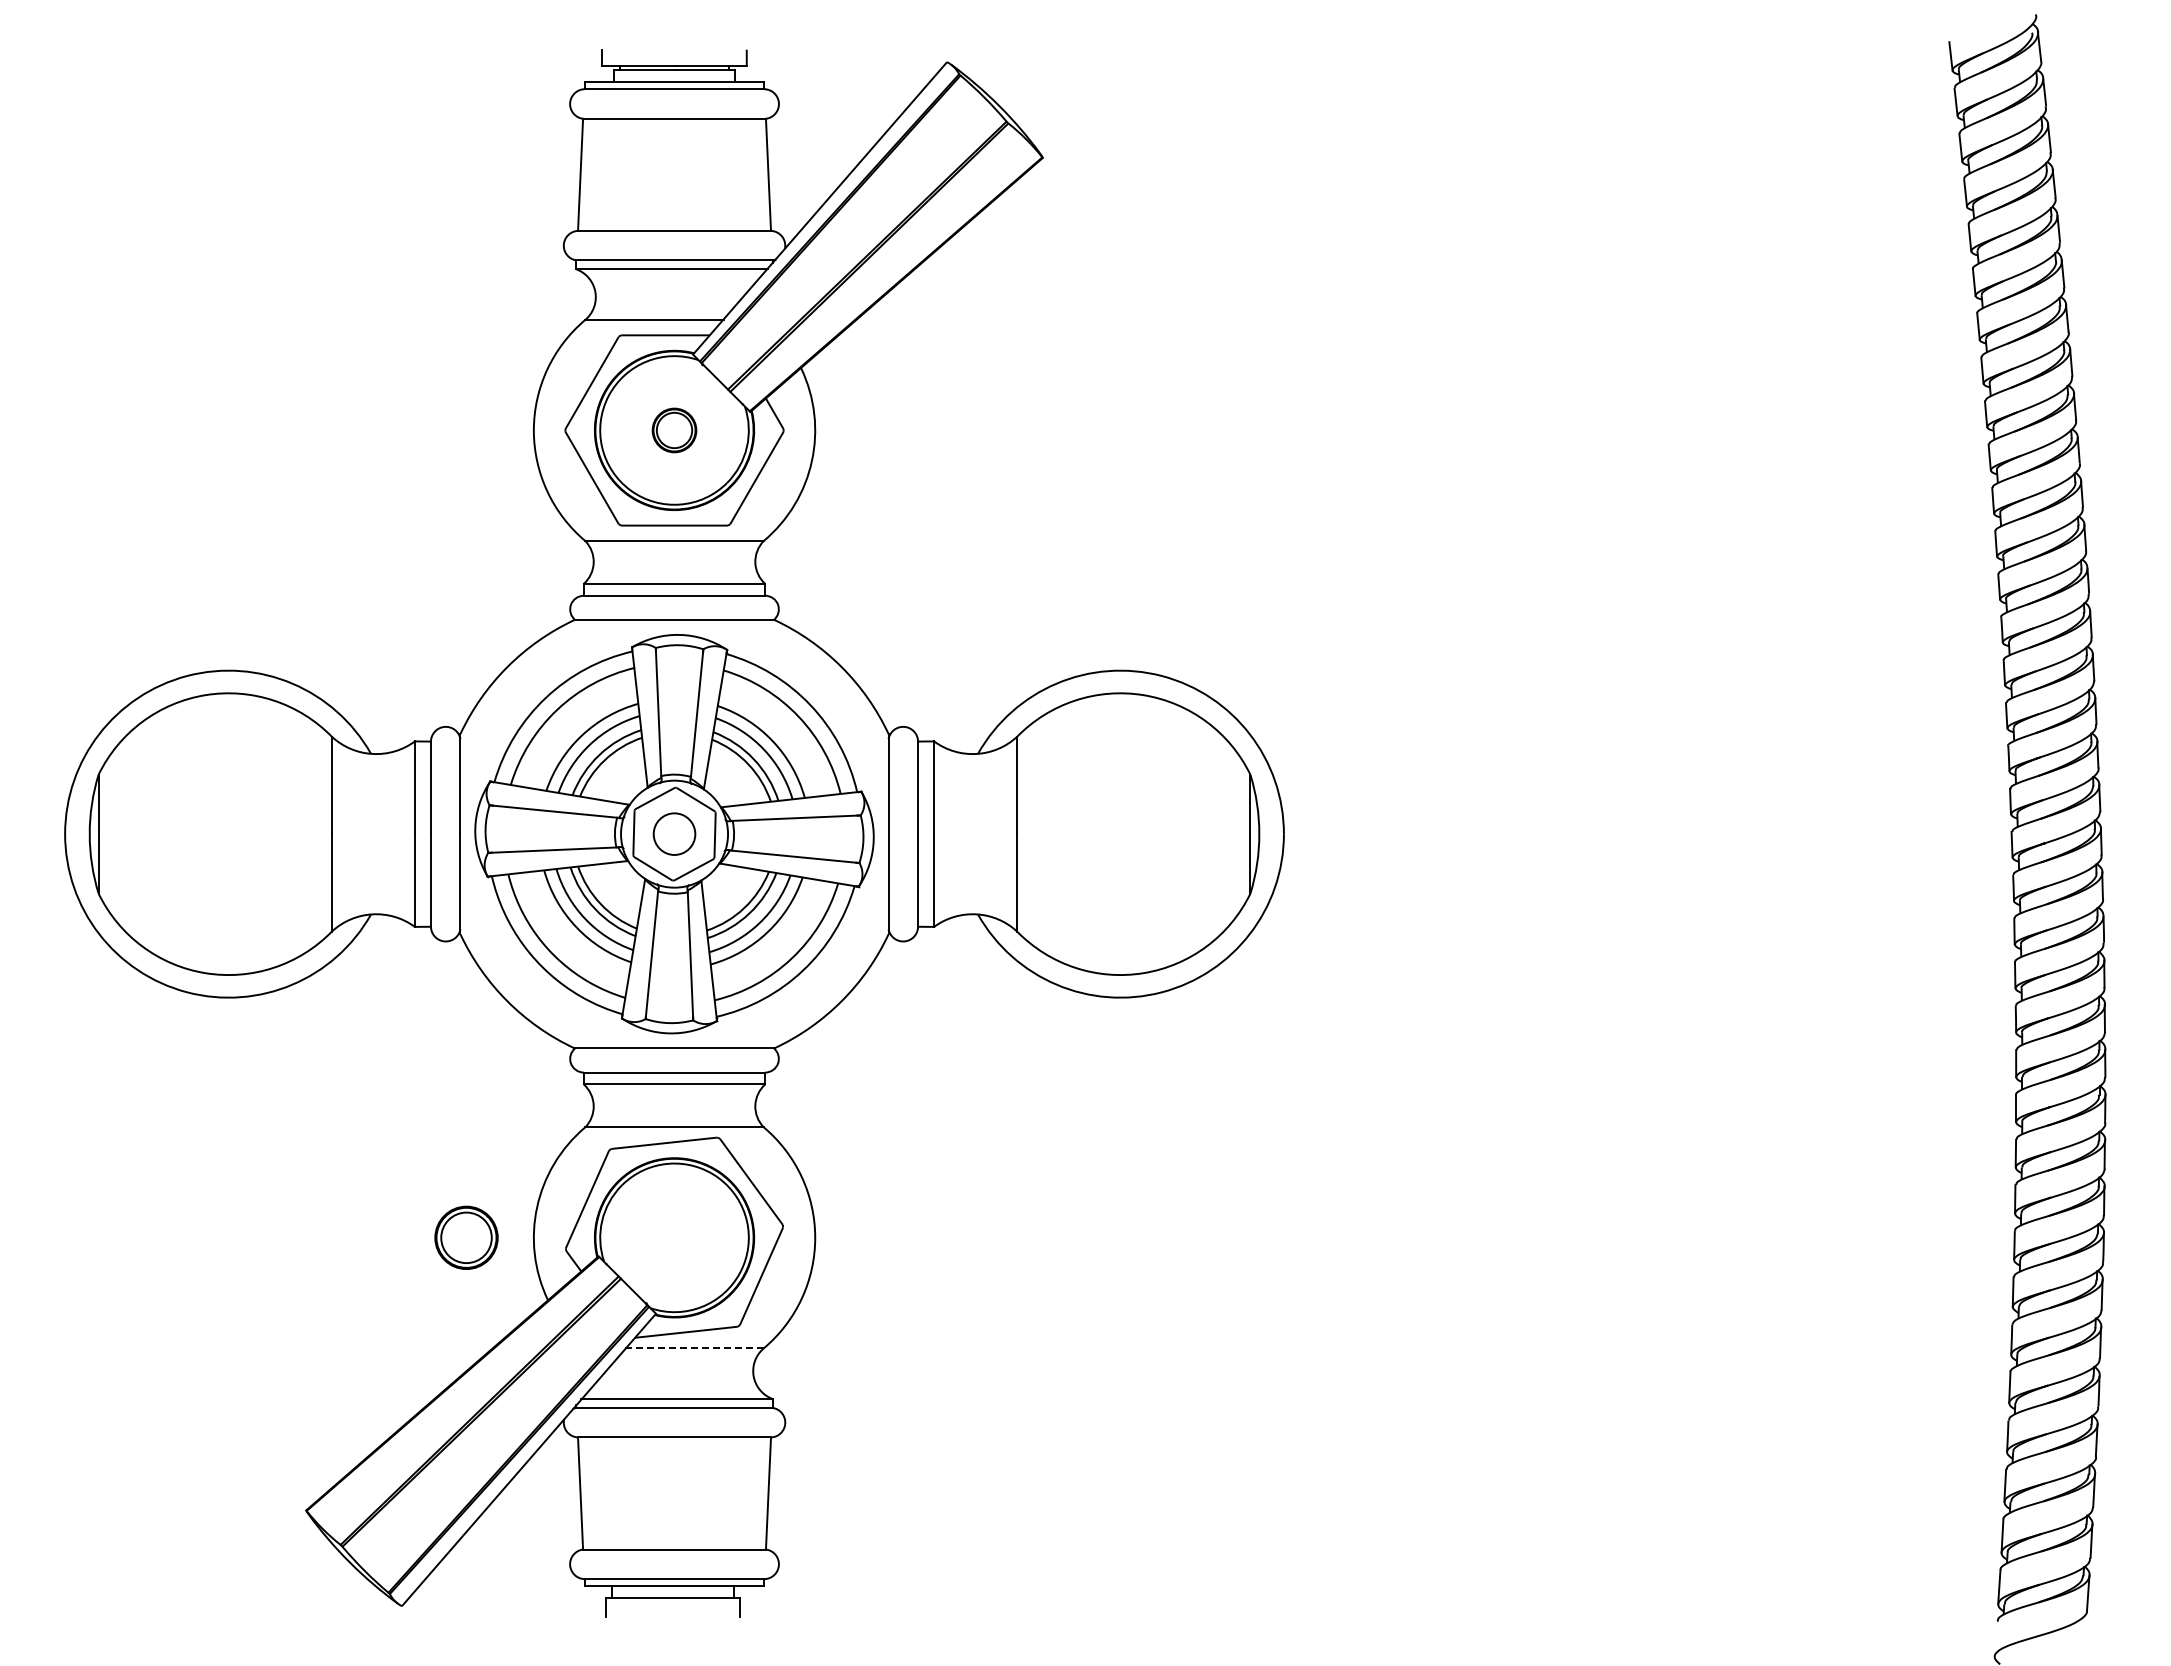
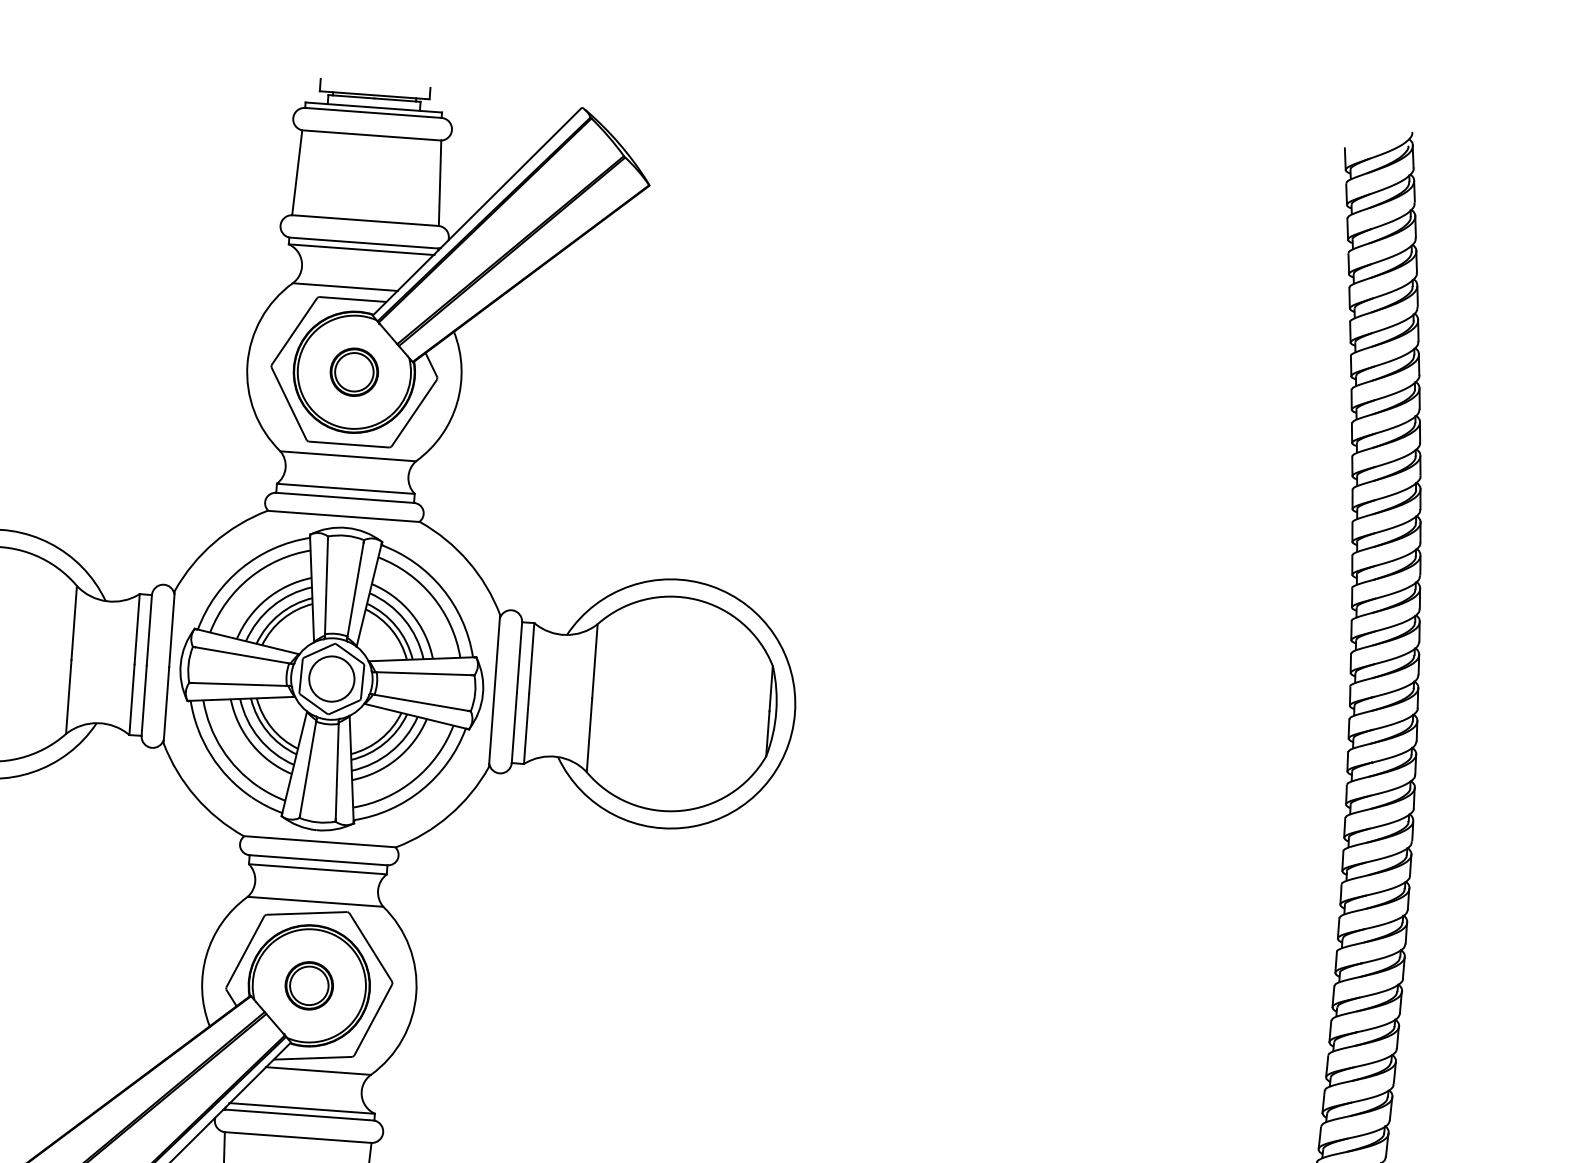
part: (674, 430) -> (354, 372), size x1.43
circle: (674, 833) -> (331, 678), size x1.43
part: (466, 1237) -> (309, 985), moved
line: (695, 1348) -> (319, 1071), dashed -> solid

